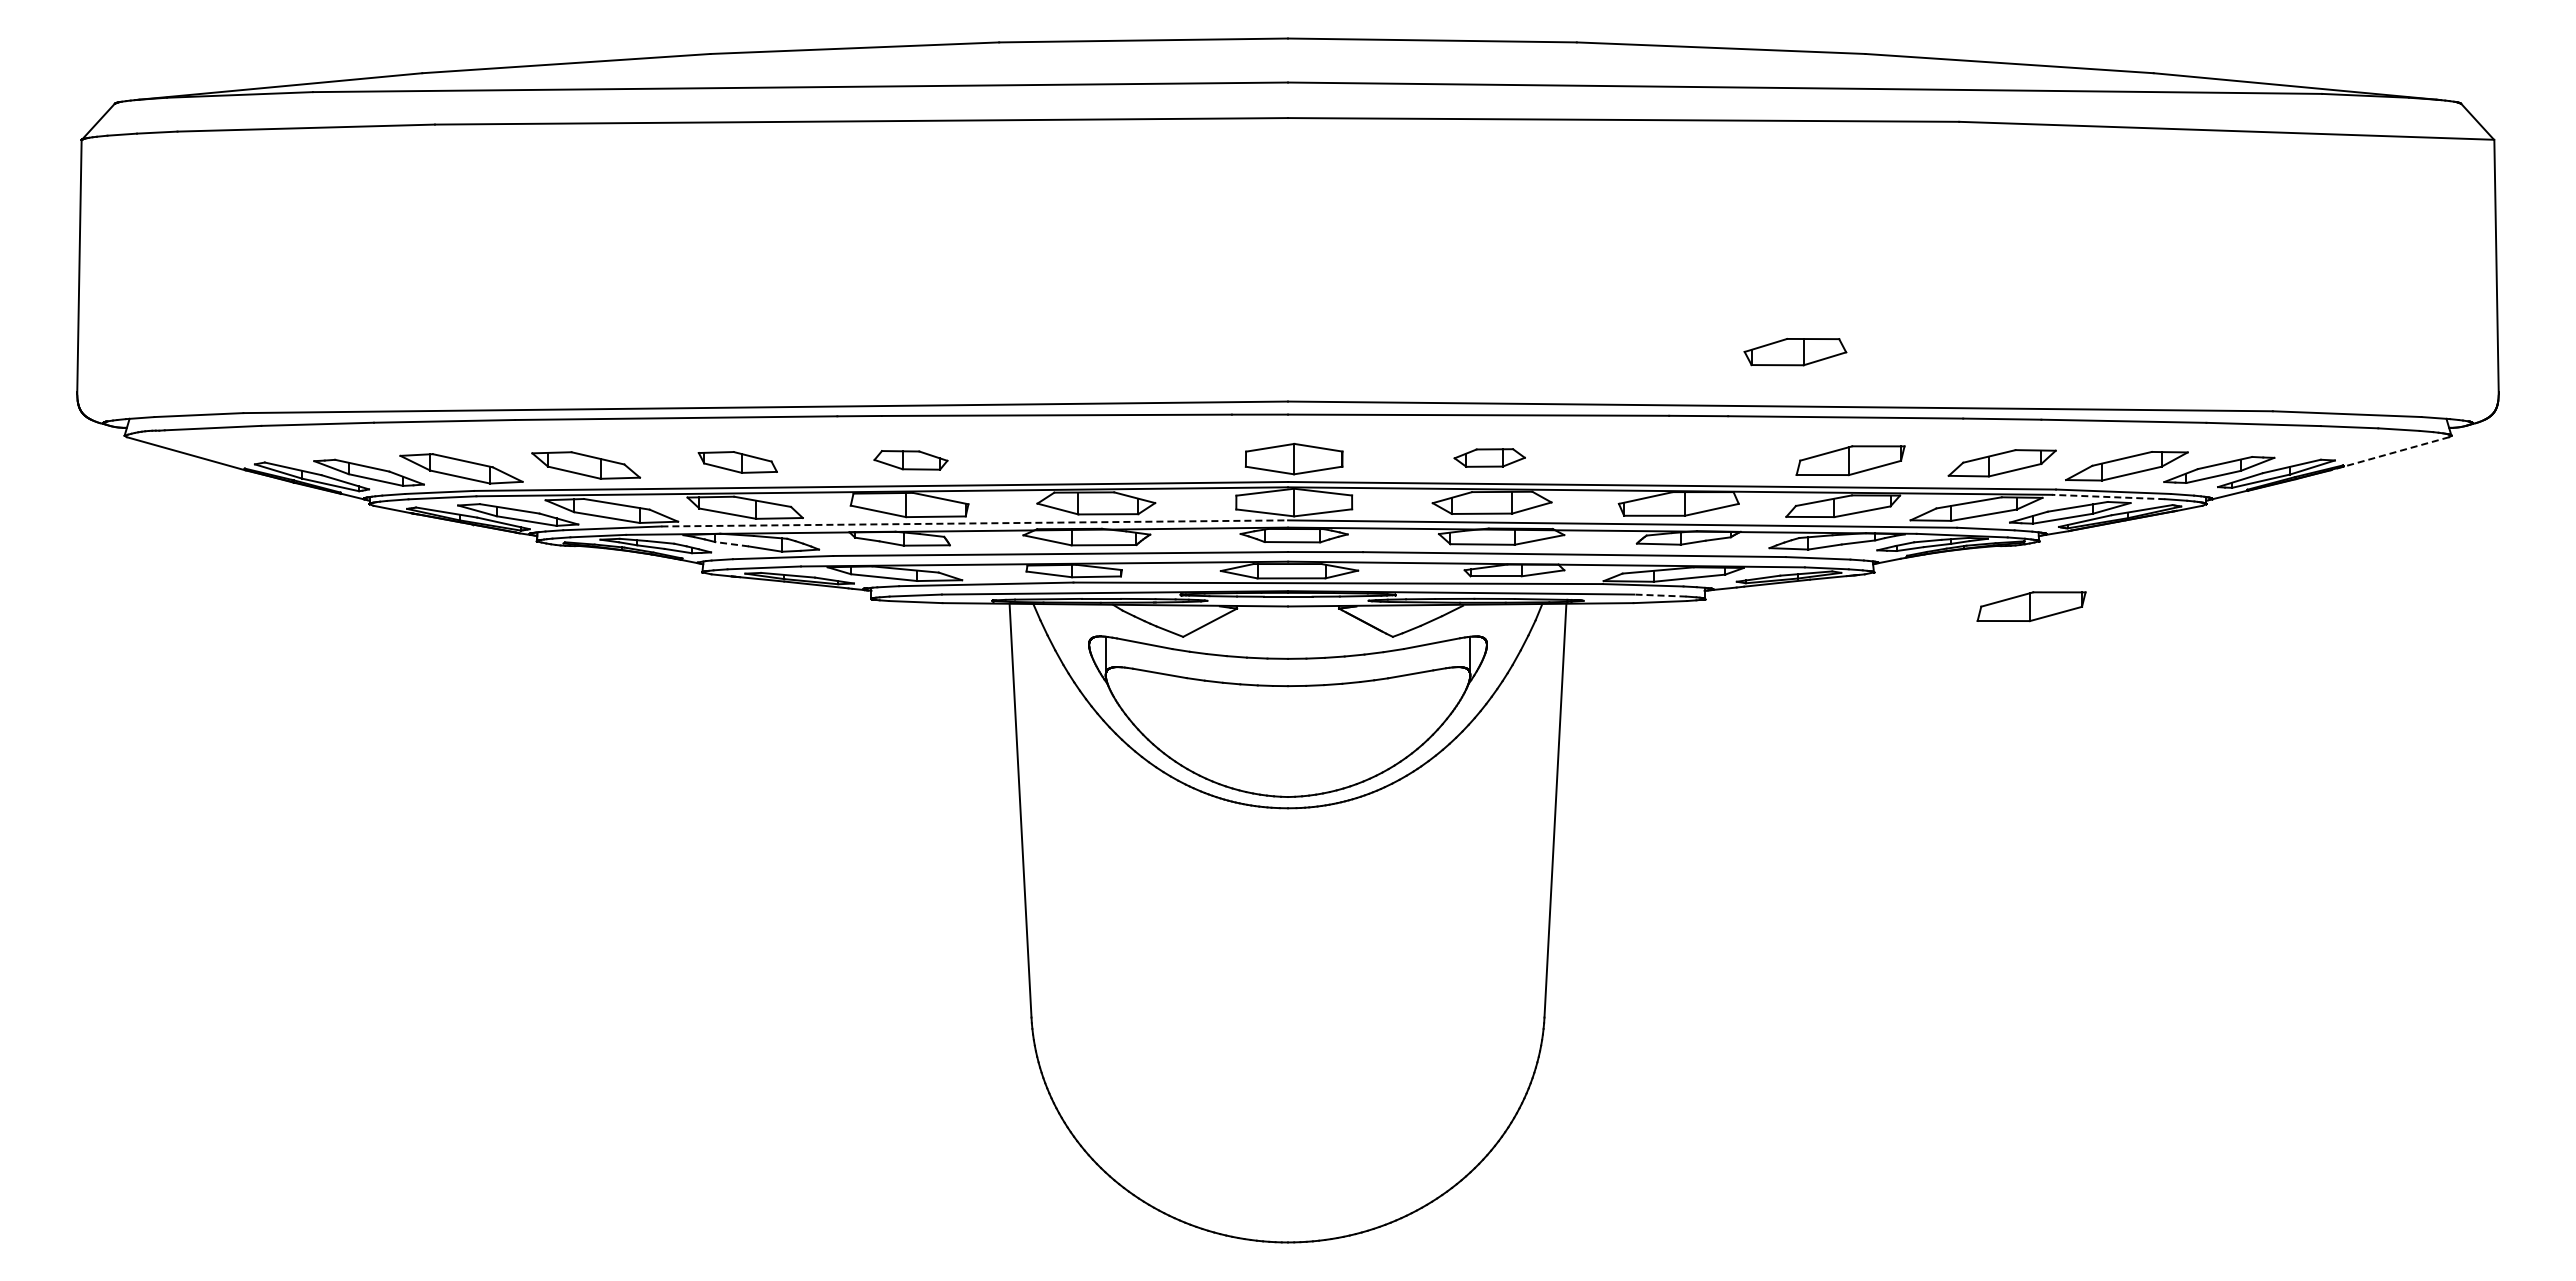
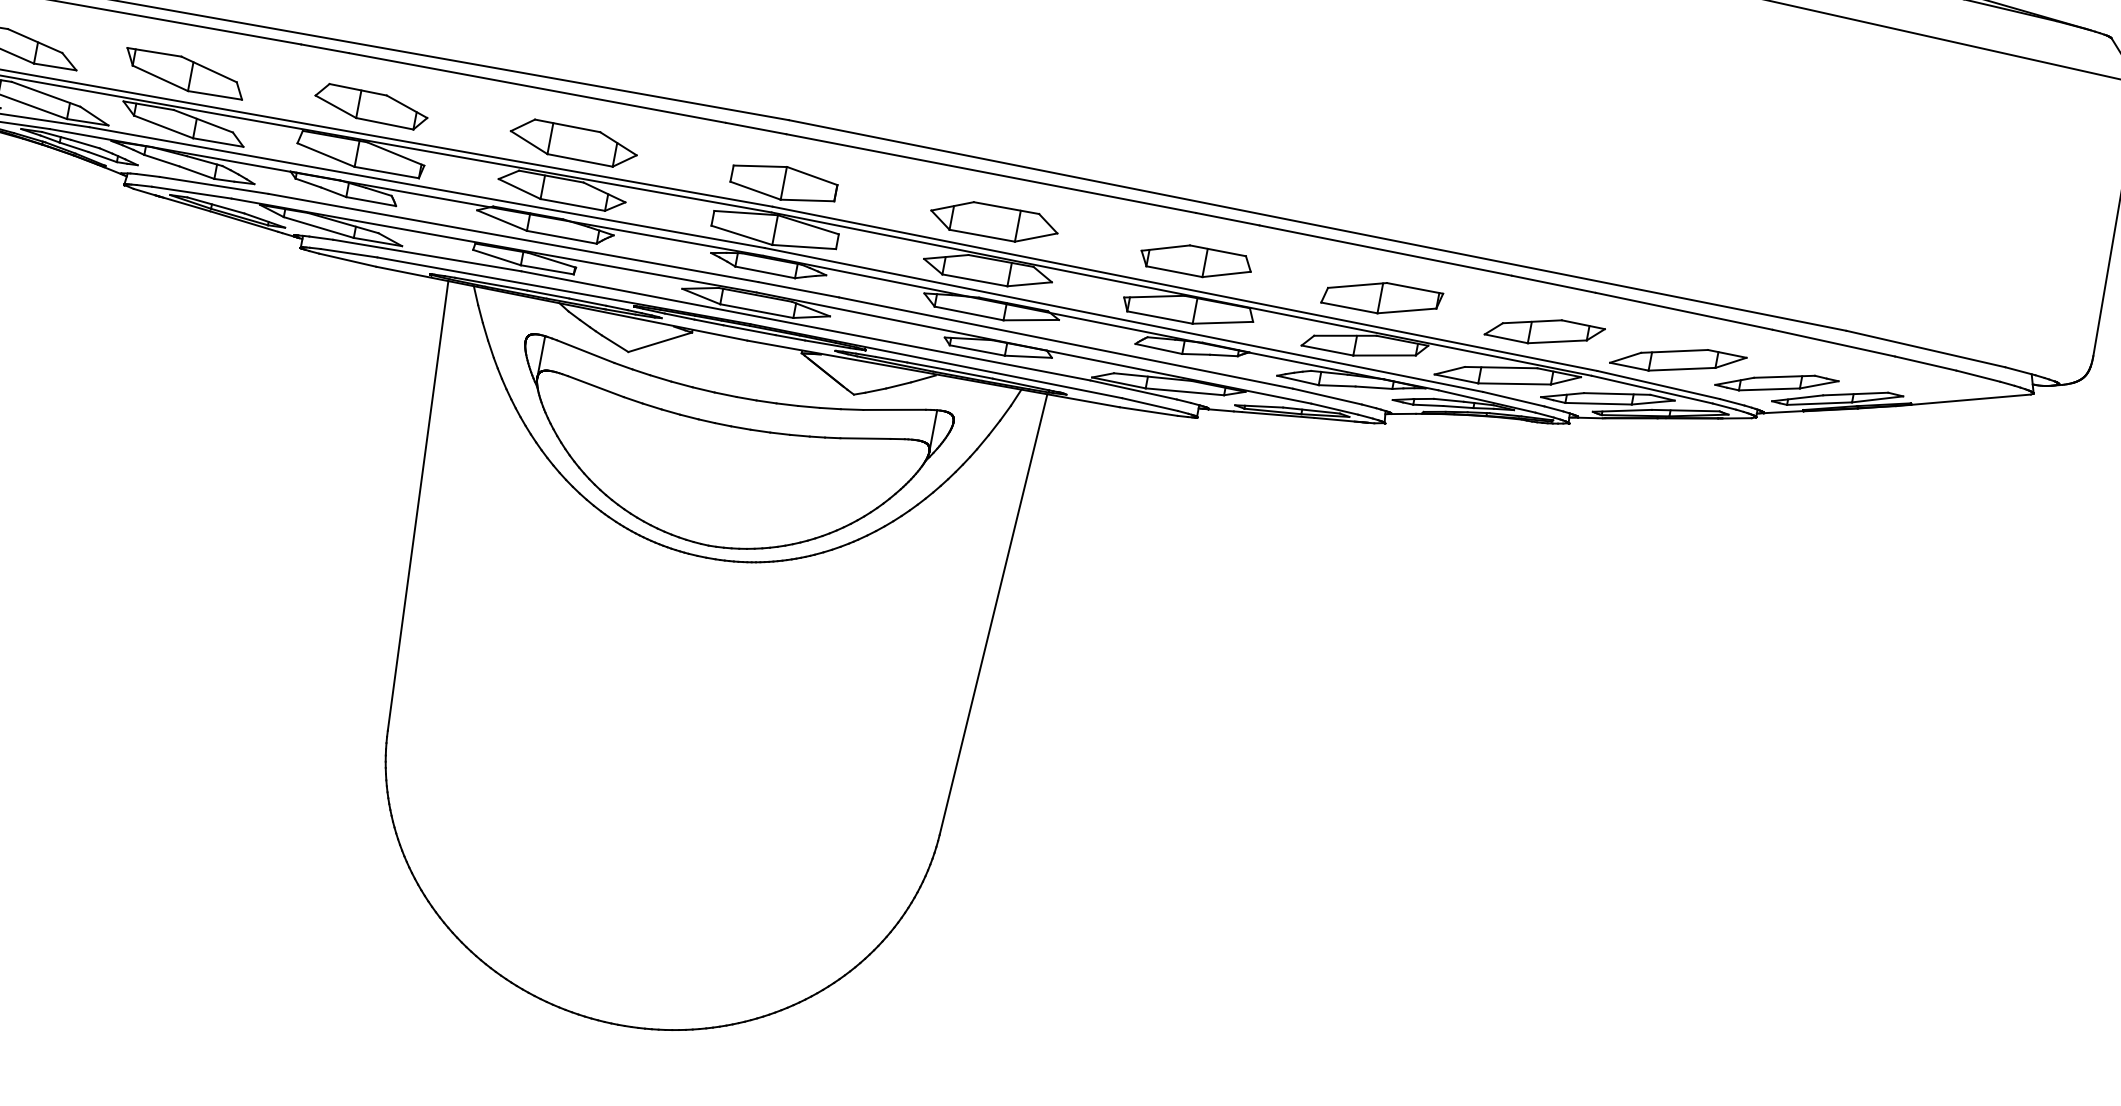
part: (1795, 352) -> (1196, 261), moved
line: (2389, 453) -> (1963, 399), dashed -> solid
part: (1489, 457) -> (994, 221), size x1.67
part: (1098, 458) -> (573, 142), added
part: (910, 460) -> (370, 106), size x1.43
part: (737, 462) -> (184, 73), size x1.43
line: (2108, 497) -> (1652, 390), dashed -> solid
line: (975, 523) -> (428, 187), dashed -> solid
line: (732, 544) -> (162, 161), dashed -> solid
line: (1659, 595) -> (1149, 404), dashed -> solid
part: (2031, 606) -> (1547, 491), removed

